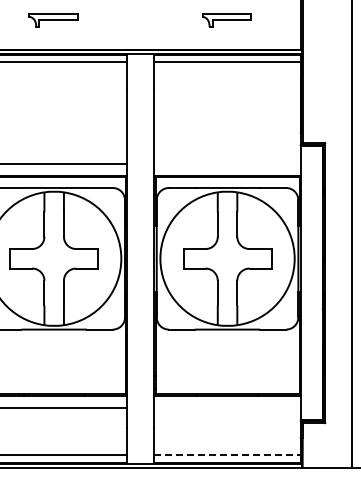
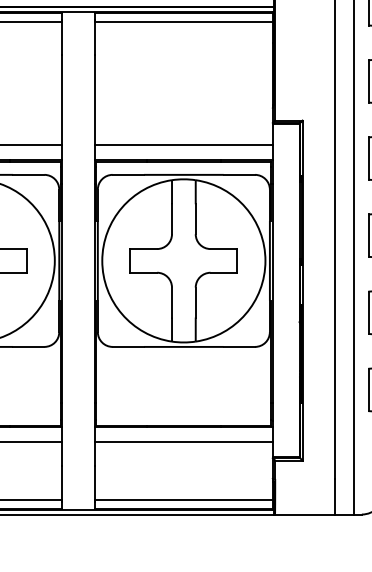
line: (227, 163) -> (183, 145), added
line: (227, 407) -> (183, 441), added
line: (228, 455) -> (185, 499), dashed -> solid

